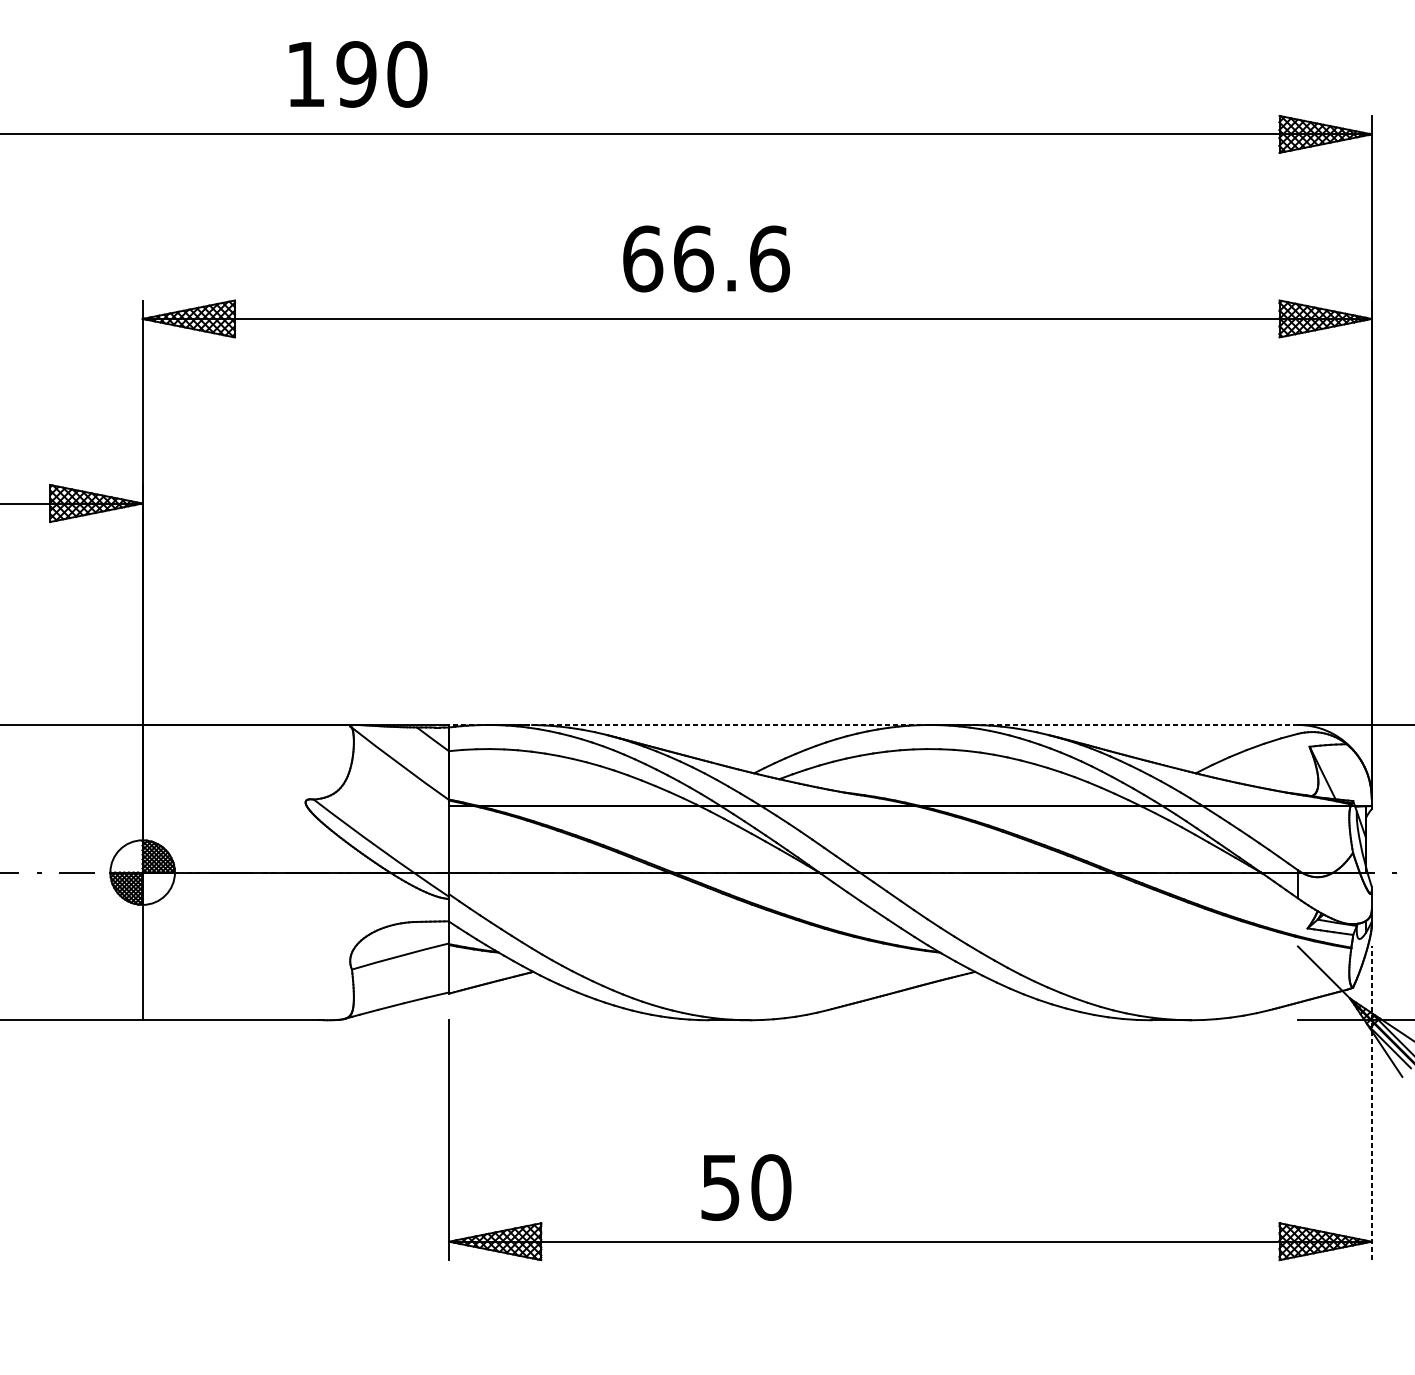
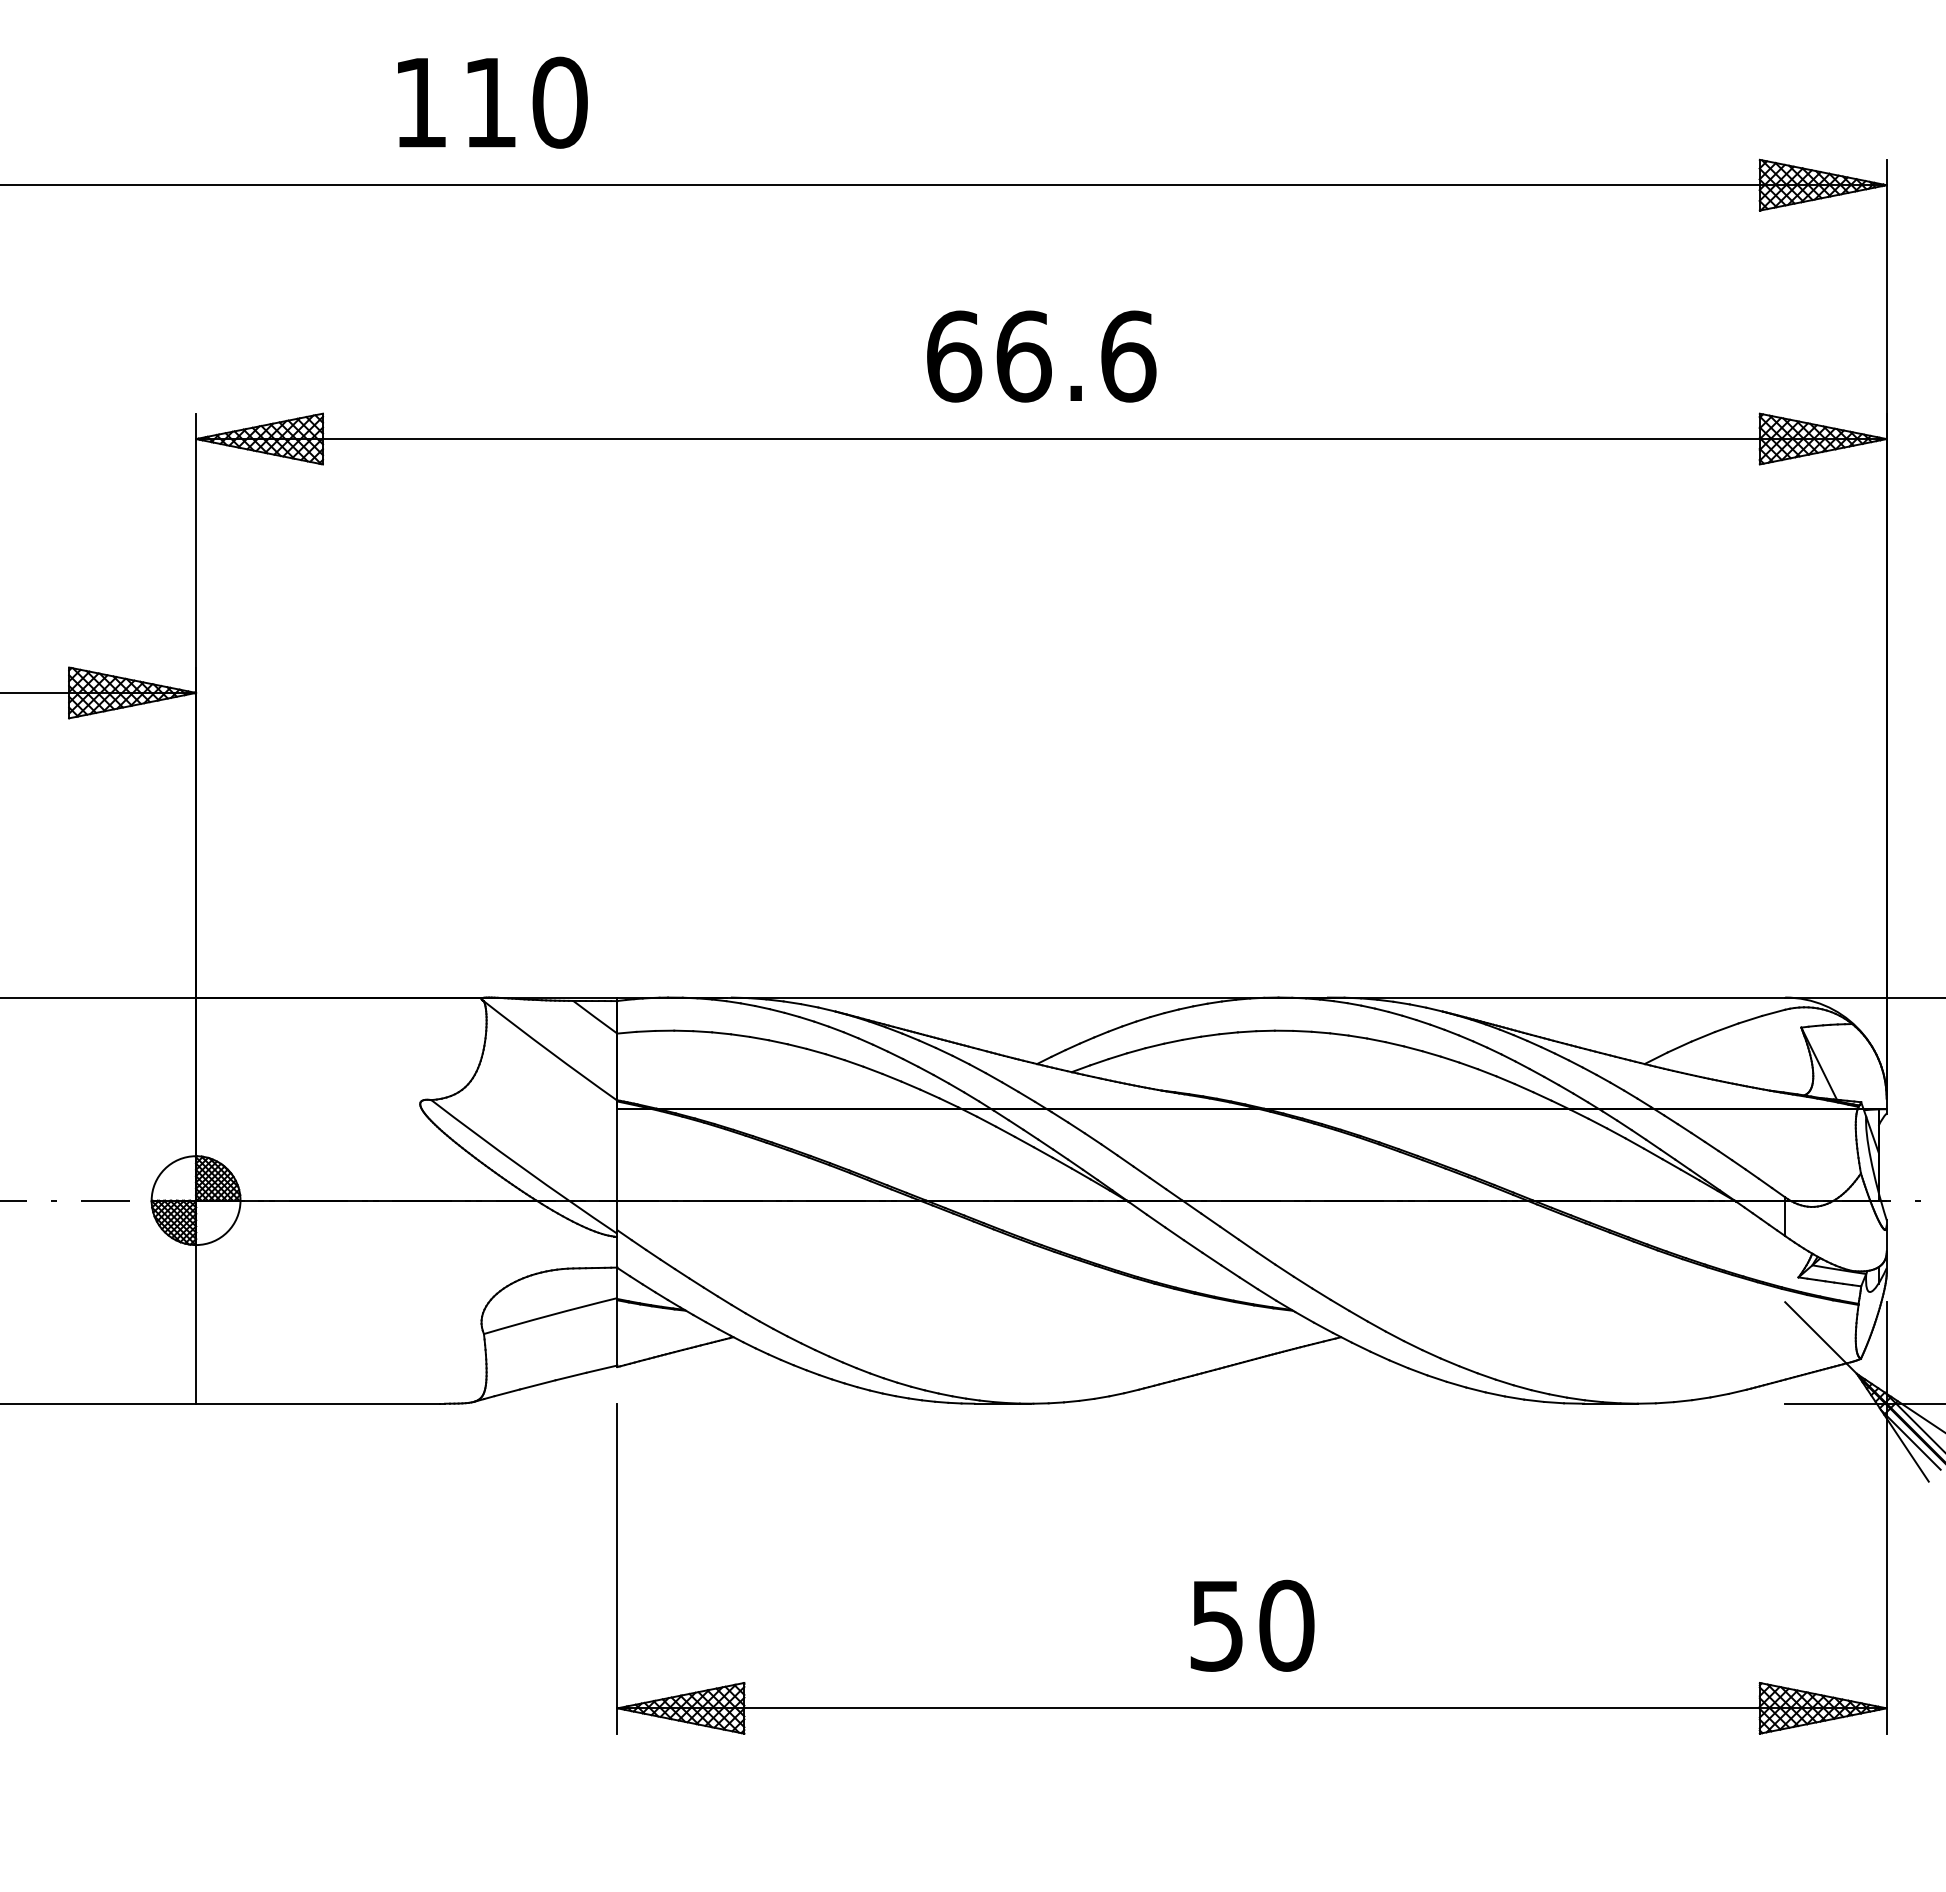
text: (355, 74) -> (489, 102), 190 -> 110
text: (706, 258) -> (1041, 356), moved
line: (873, 724) -> (1201, 997), dashed -> solid
line: (1371, 1102) -> (1886, 1517), dashed -> solid
text: (746, 1187) -> (1252, 1625), moved

